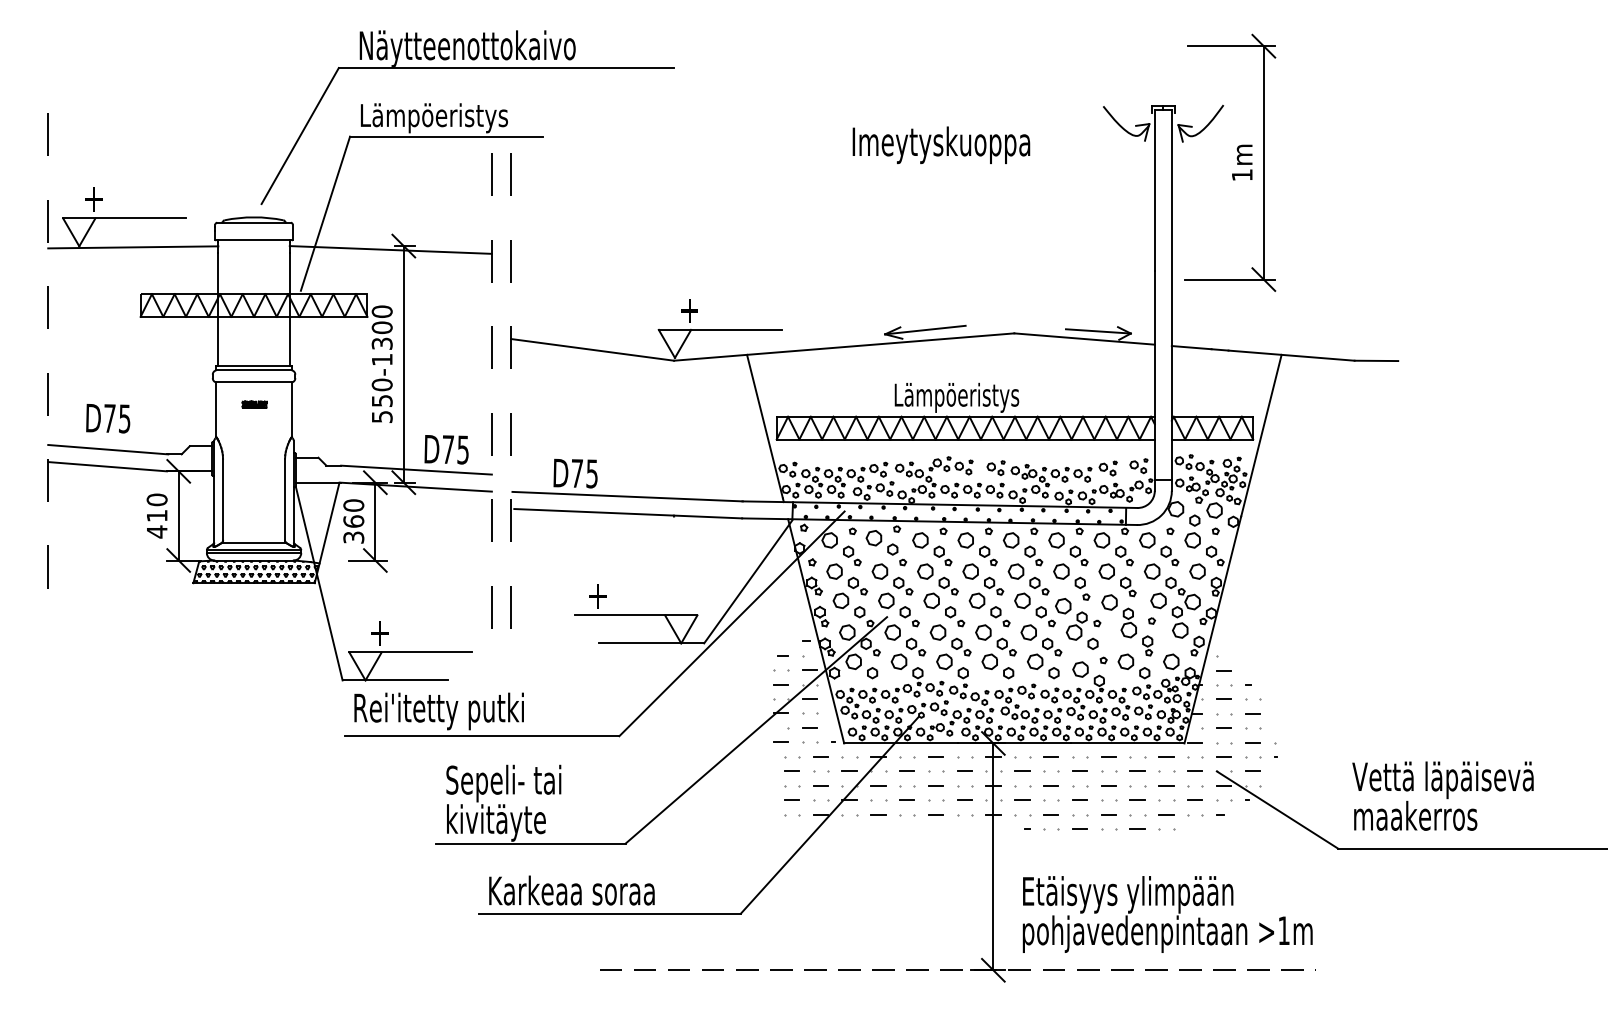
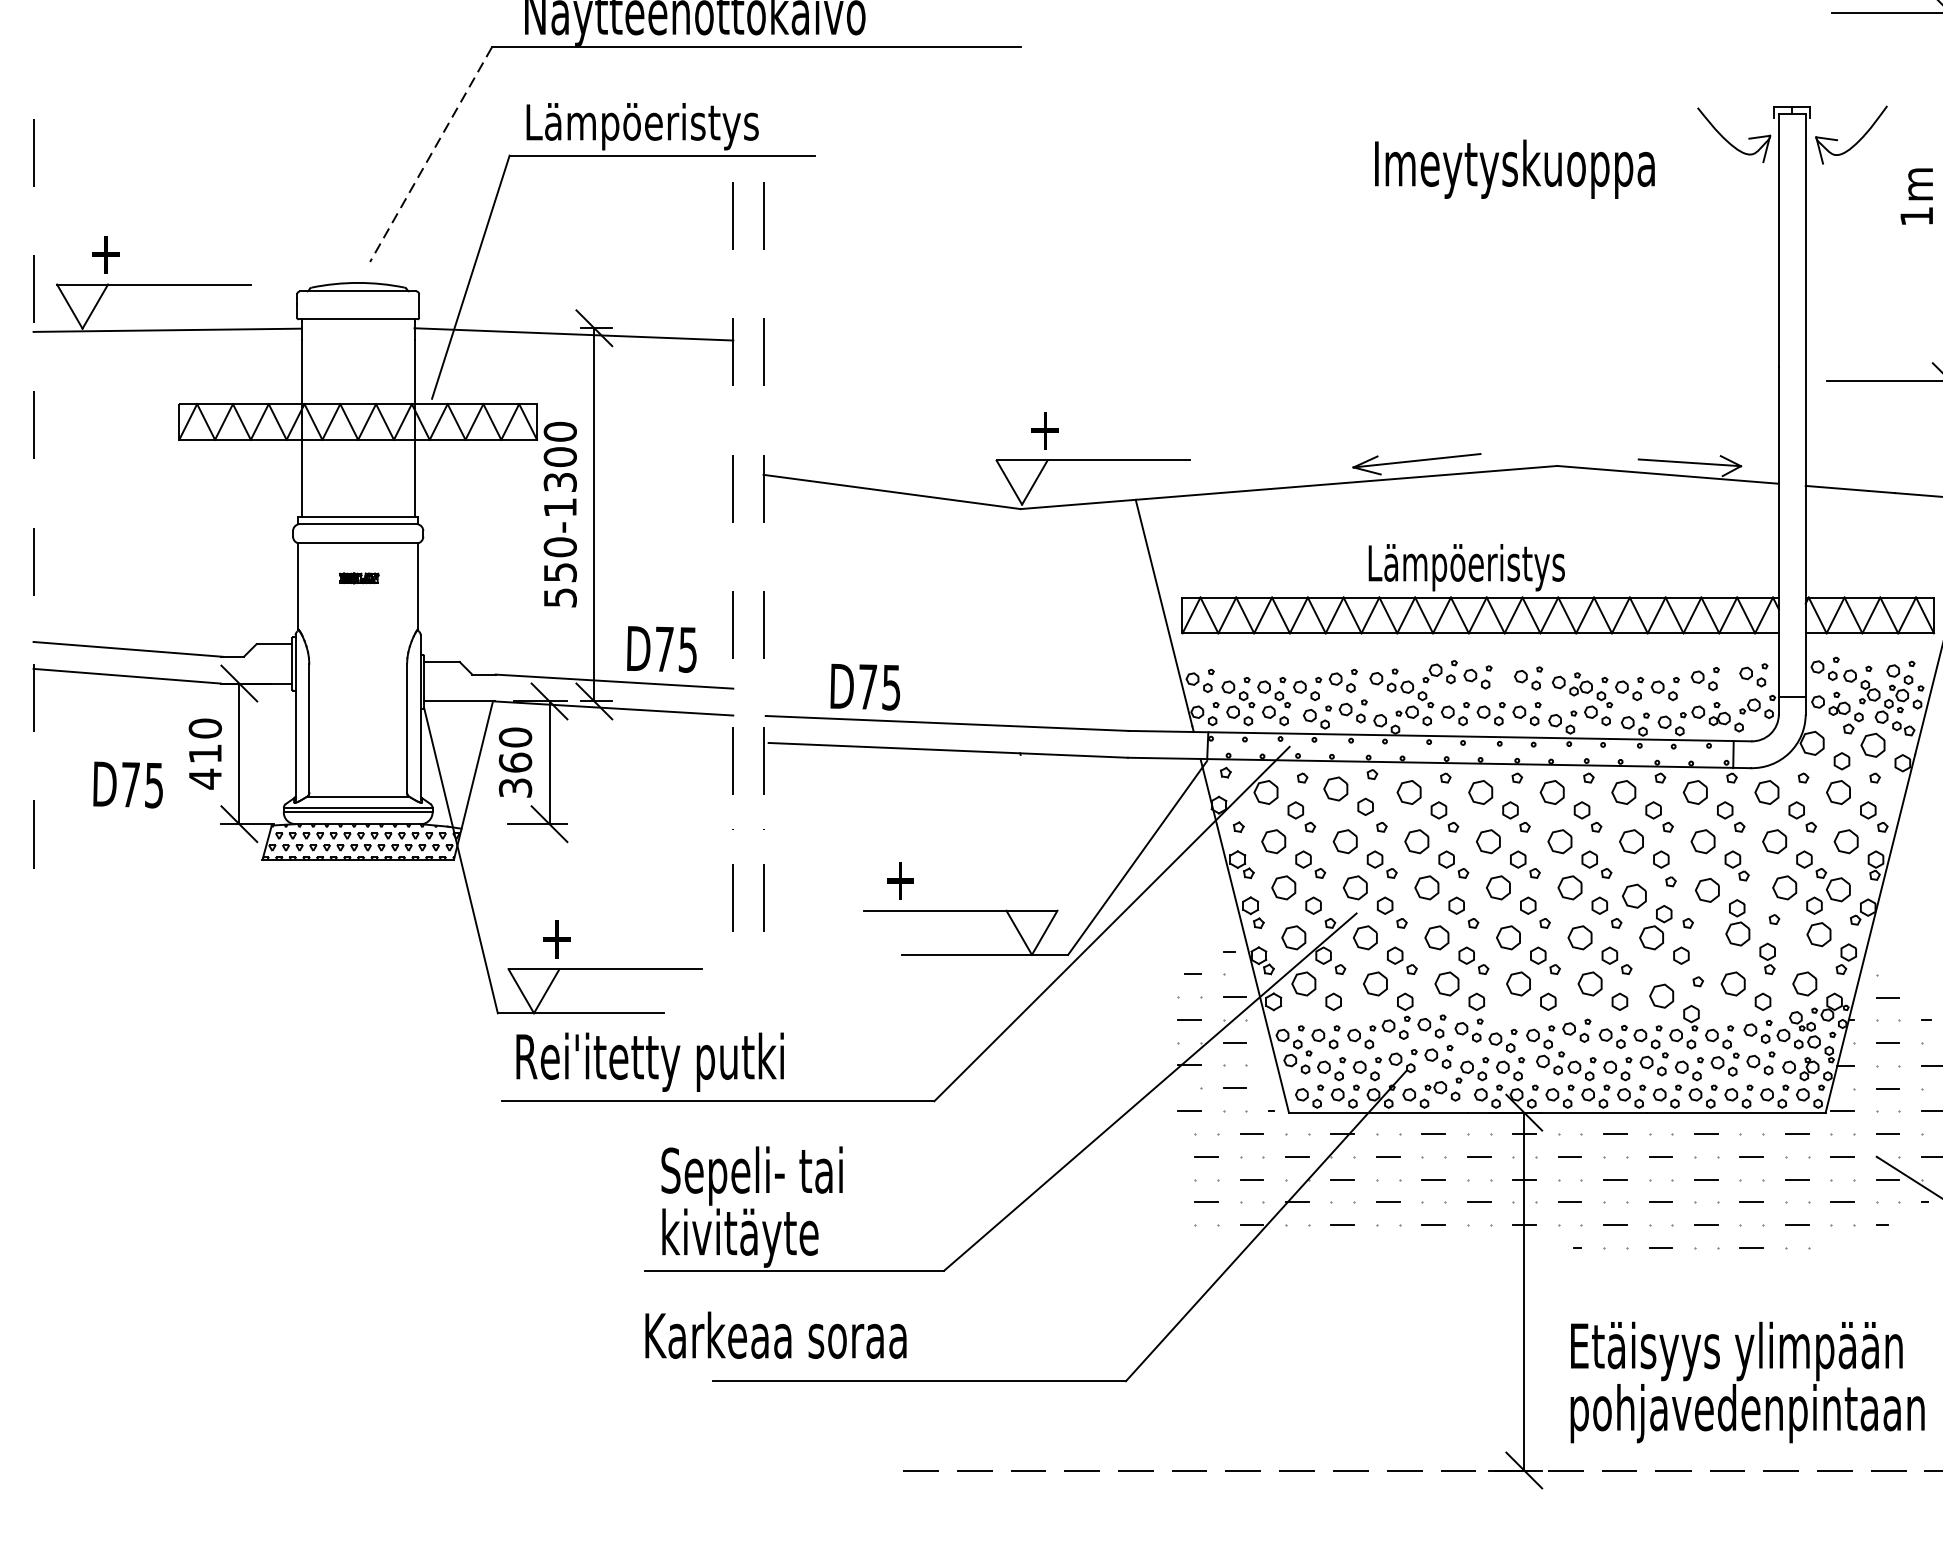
line: (299, 136) -> (429, 155), solid -> dashed
text: (941, 144) -> (1514, 168), moved
text: (108, 418) -> (128, 784), moved
text: (571, 890) -> (775, 1335), moved

